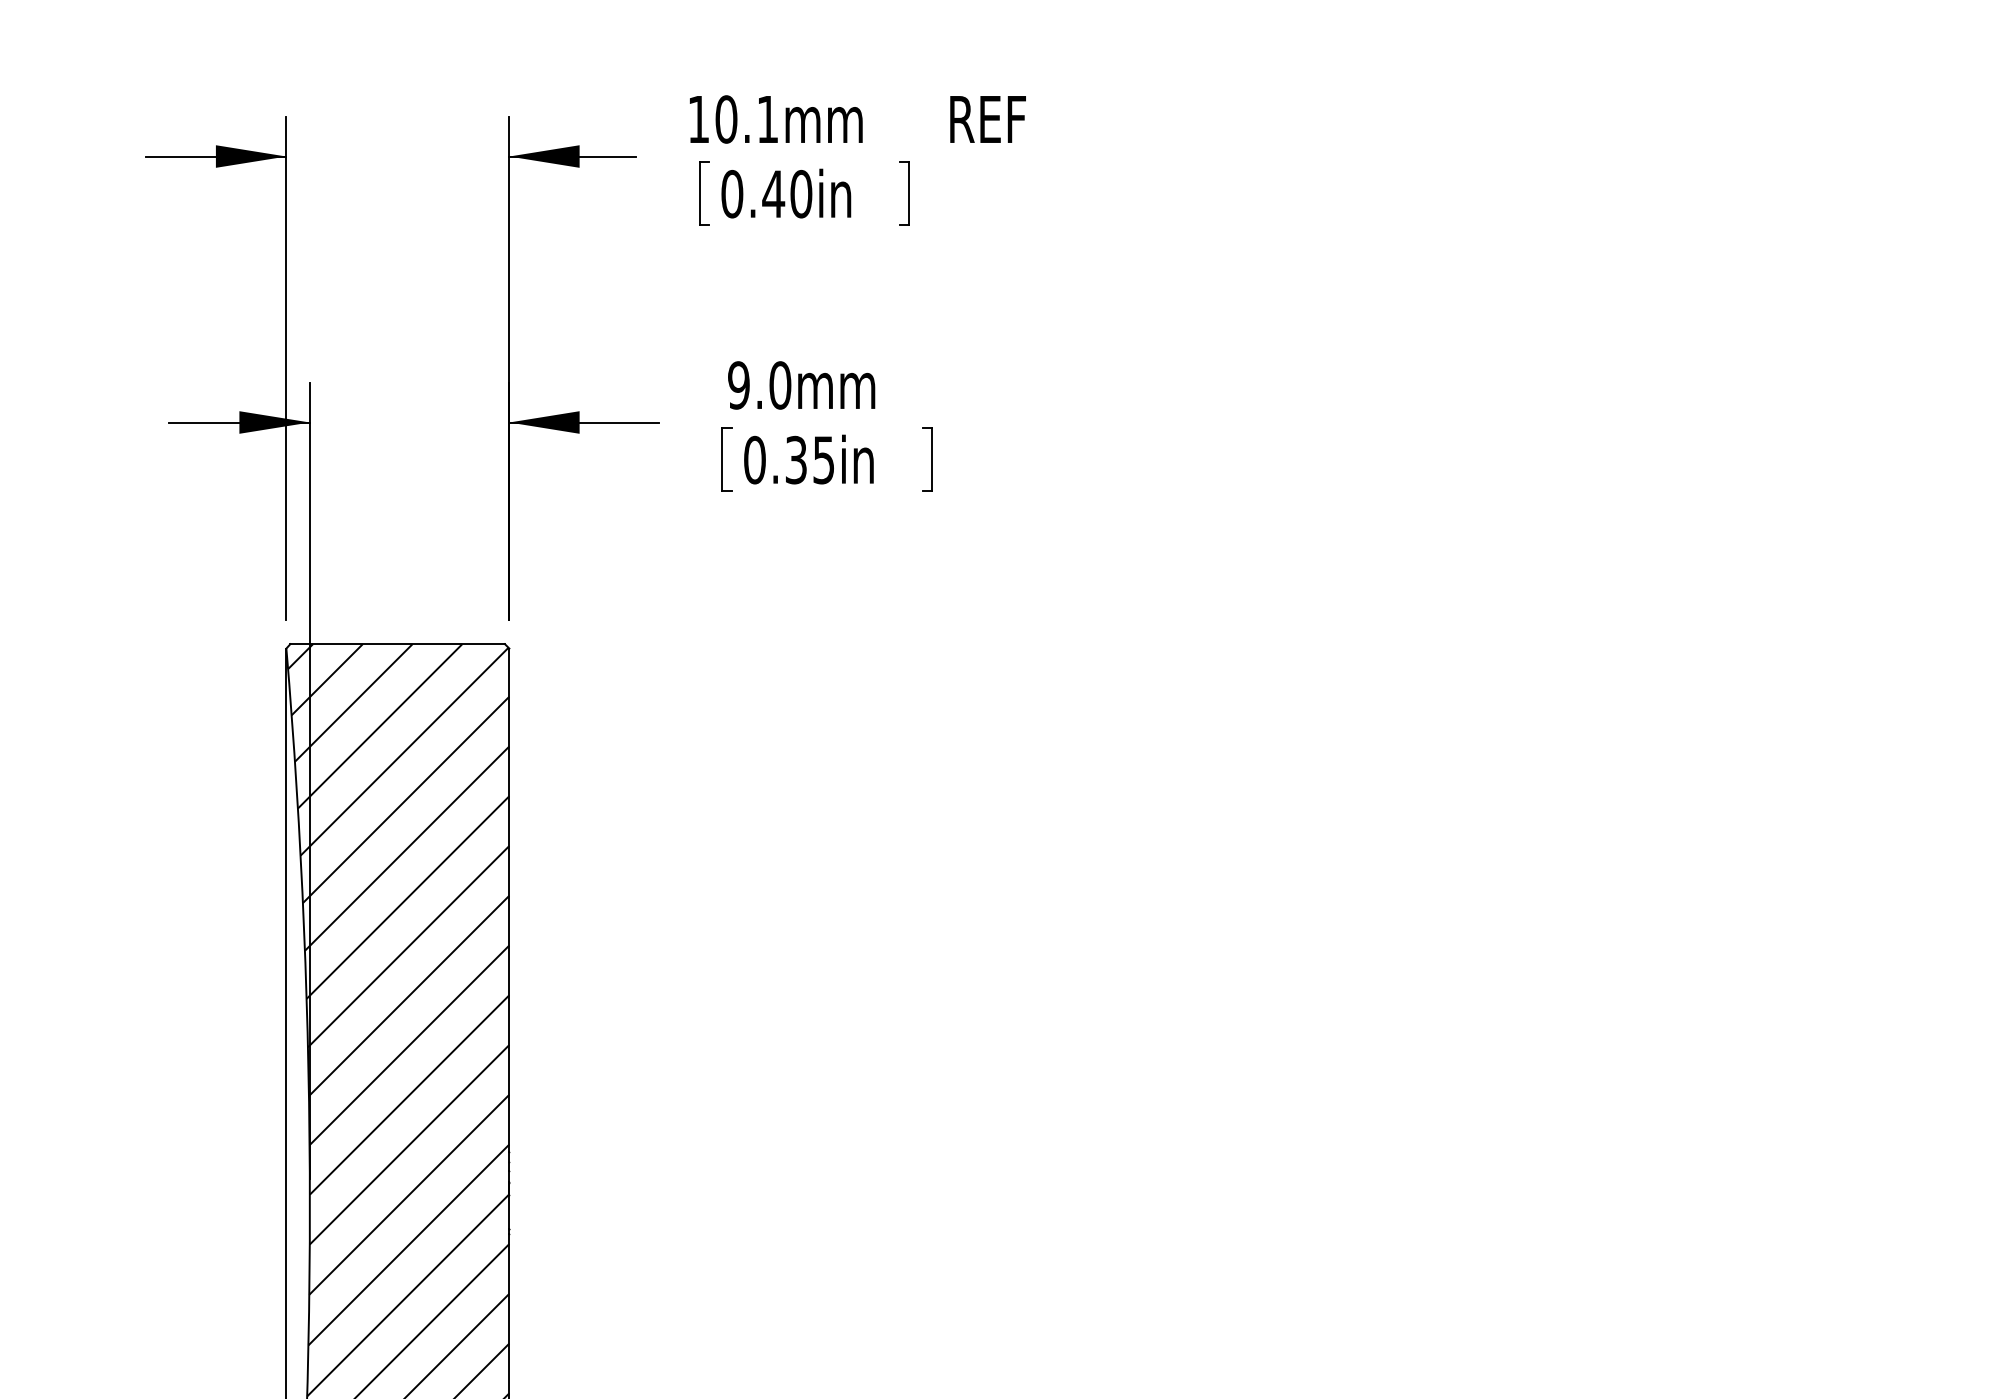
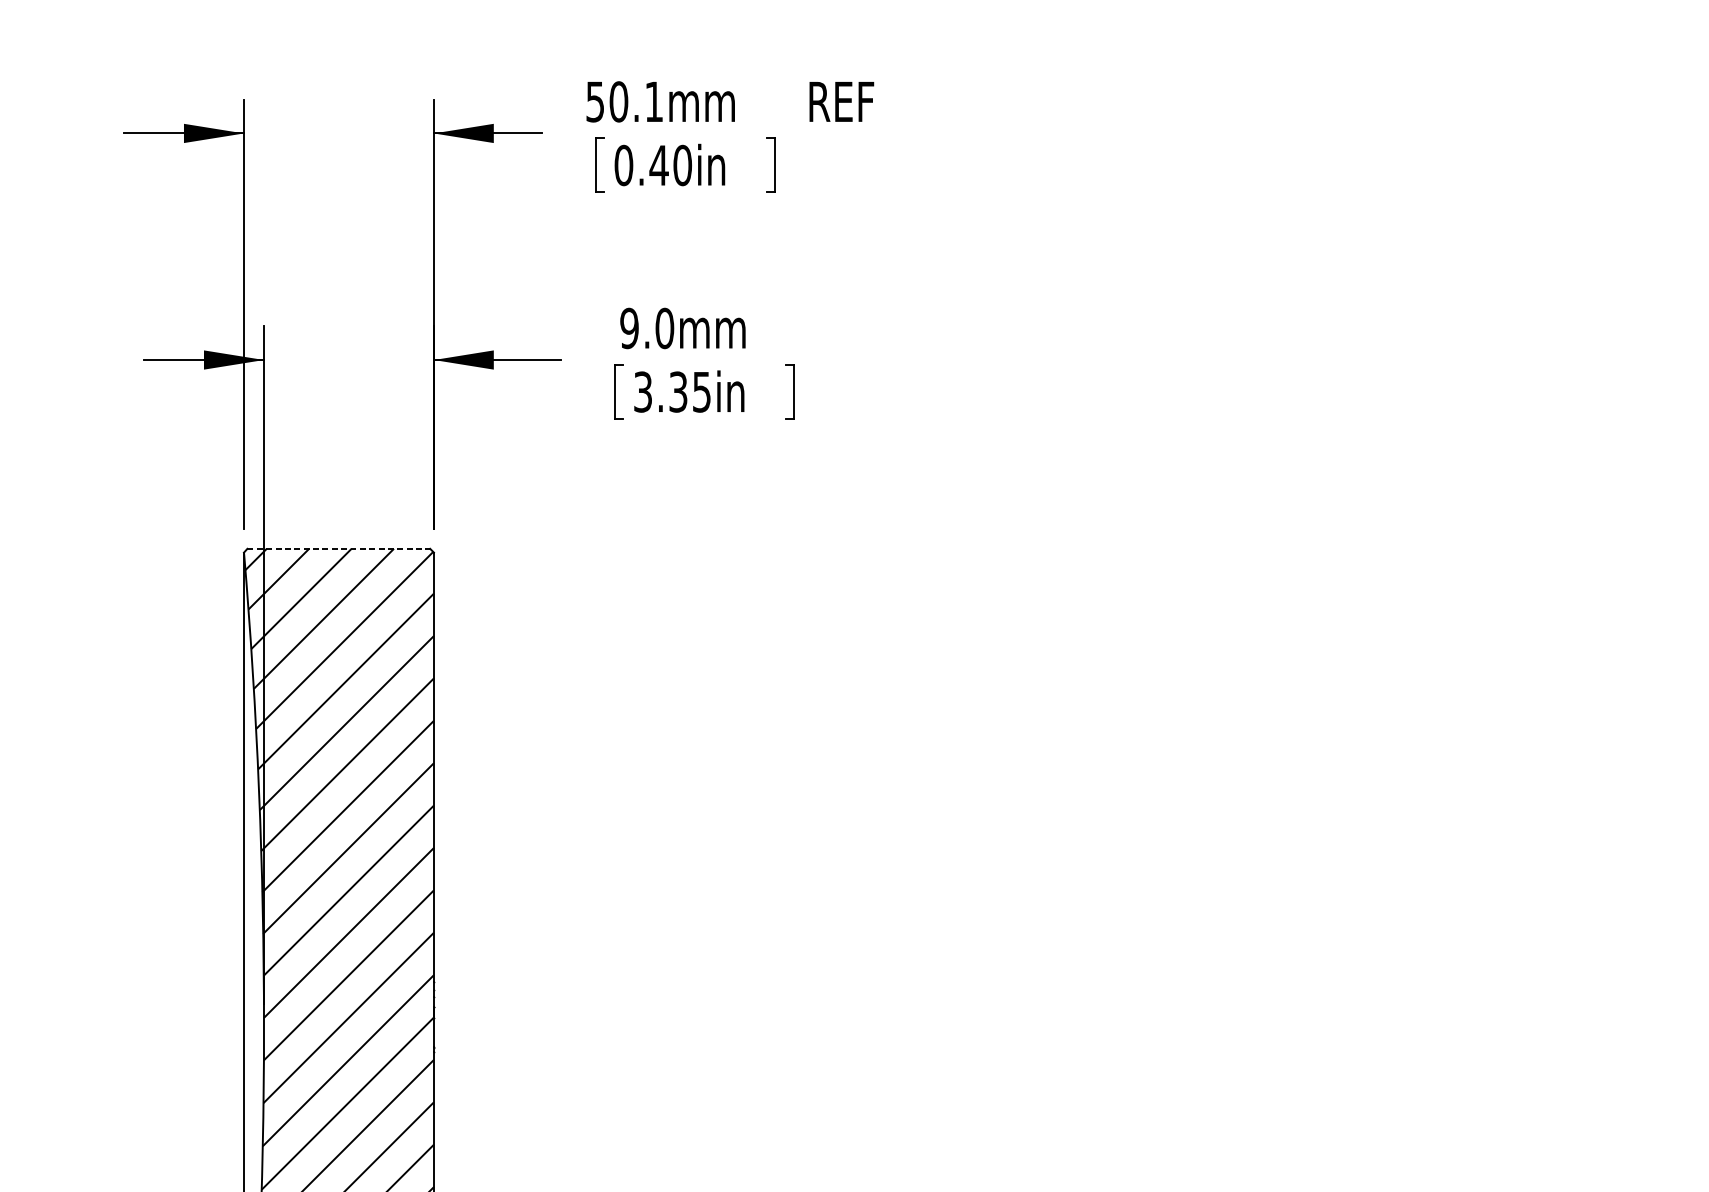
text: (698, 119) -> (595, 101), 10.1mm -> 50.1mm
text: (754, 459) -> (642, 391), 0.35in -> 3.35in
line: (398, 644) -> (339, 549), solid -> dashed

